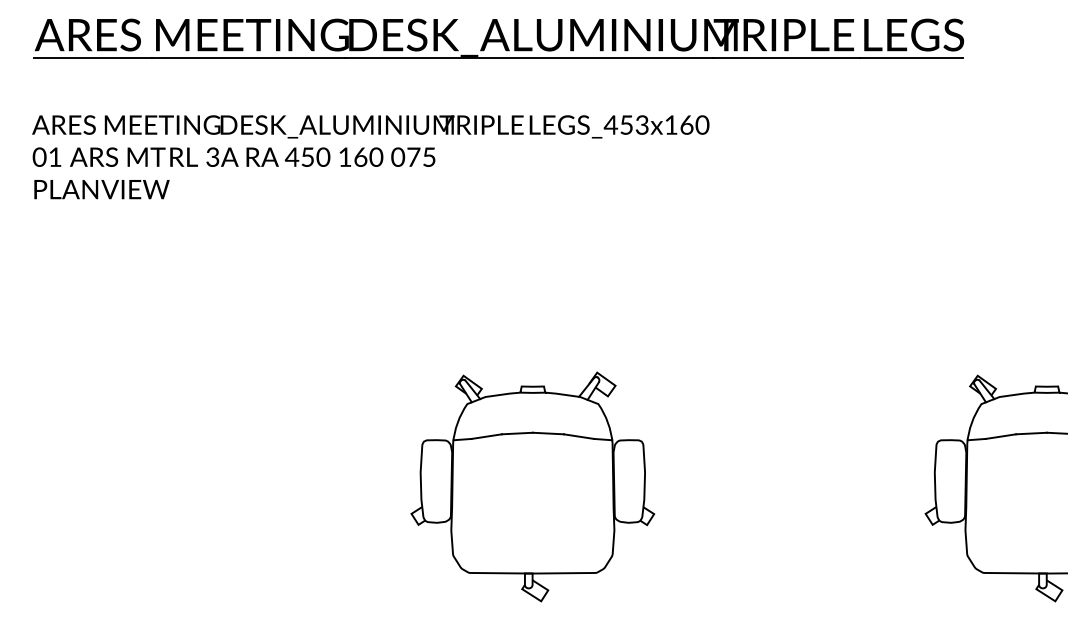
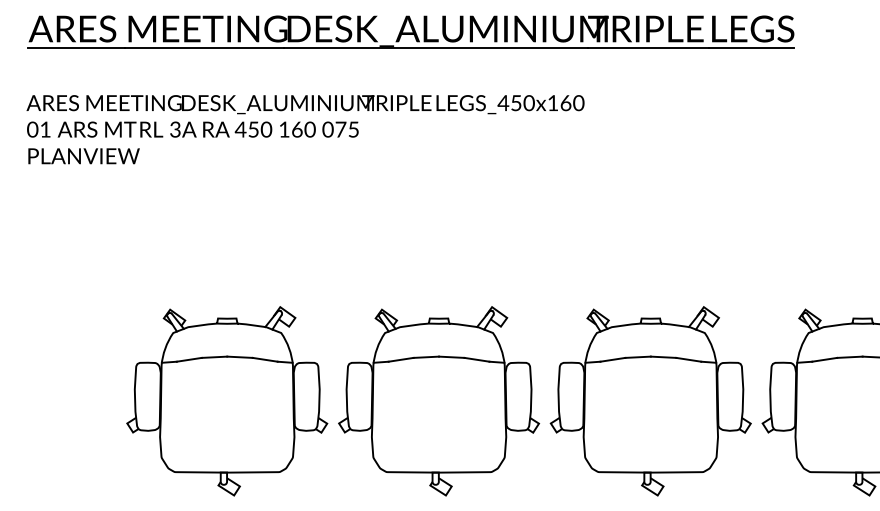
text: (641, 124) -> (528, 102), LEGS_453x160 -> LEGS_450x160
part: (276, 487) -> (227, 401), added
part: (789, 487) -> (650, 401), added

